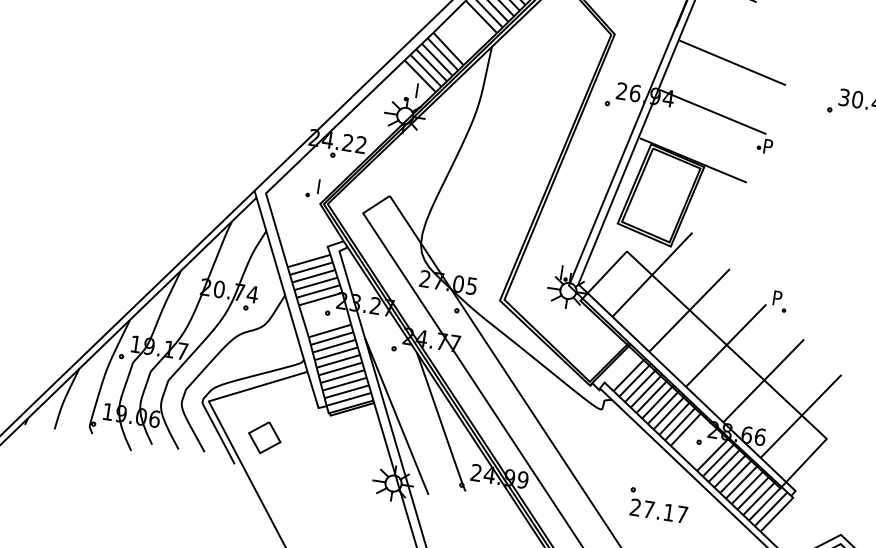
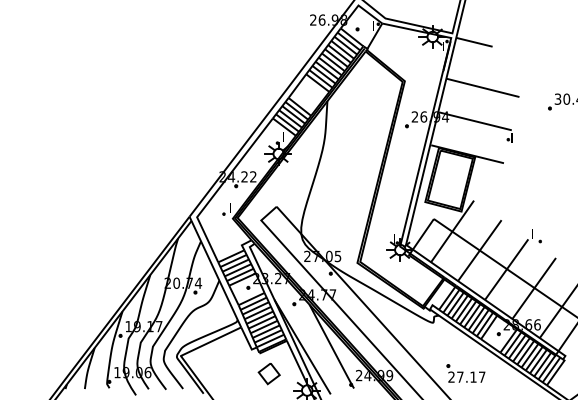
text: (767, 145) -> (513, 137), P -> I
text: (777, 297) -> (534, 233), P -> I
part: (263, 438) -> (268, 374), moved
part: (657, 505) -> (465, 373), moved

